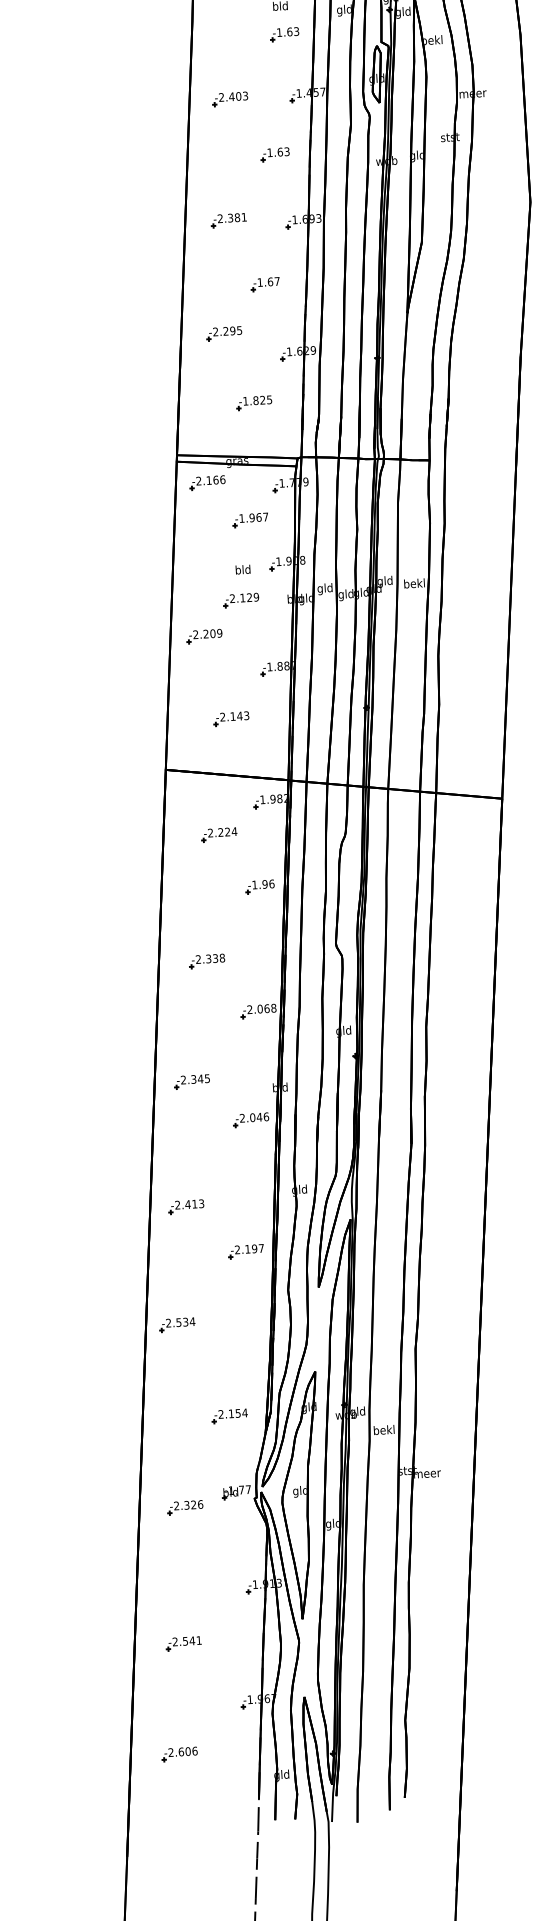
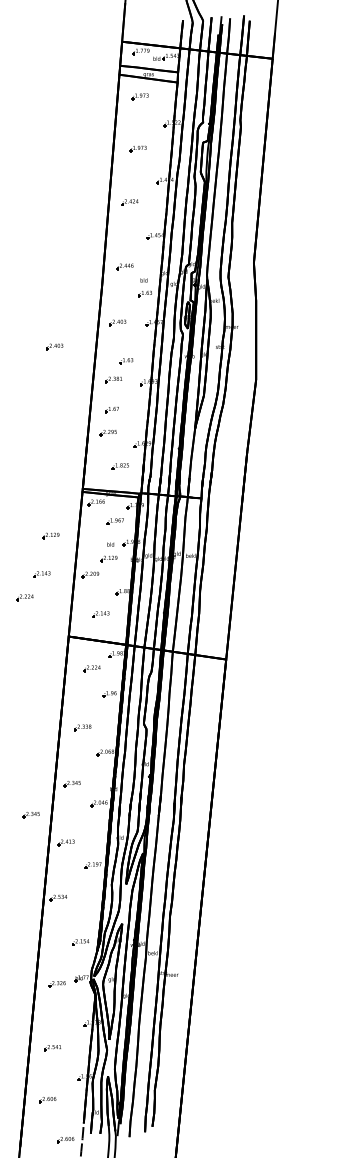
part: (275, 155) -> (126, 361), moved
part: (99, 157) -> (54, 346), added
part: (264, 285) -> (111, 410), moved
part: (114, 558) -> (50, 535), added
part: (100, 641) -> (41, 574), added
part: (67, 692) -> (24, 597), added
part: (107, 1153) -> (30, 815), added
part: (222, 1837) -> (65, 1140), added

